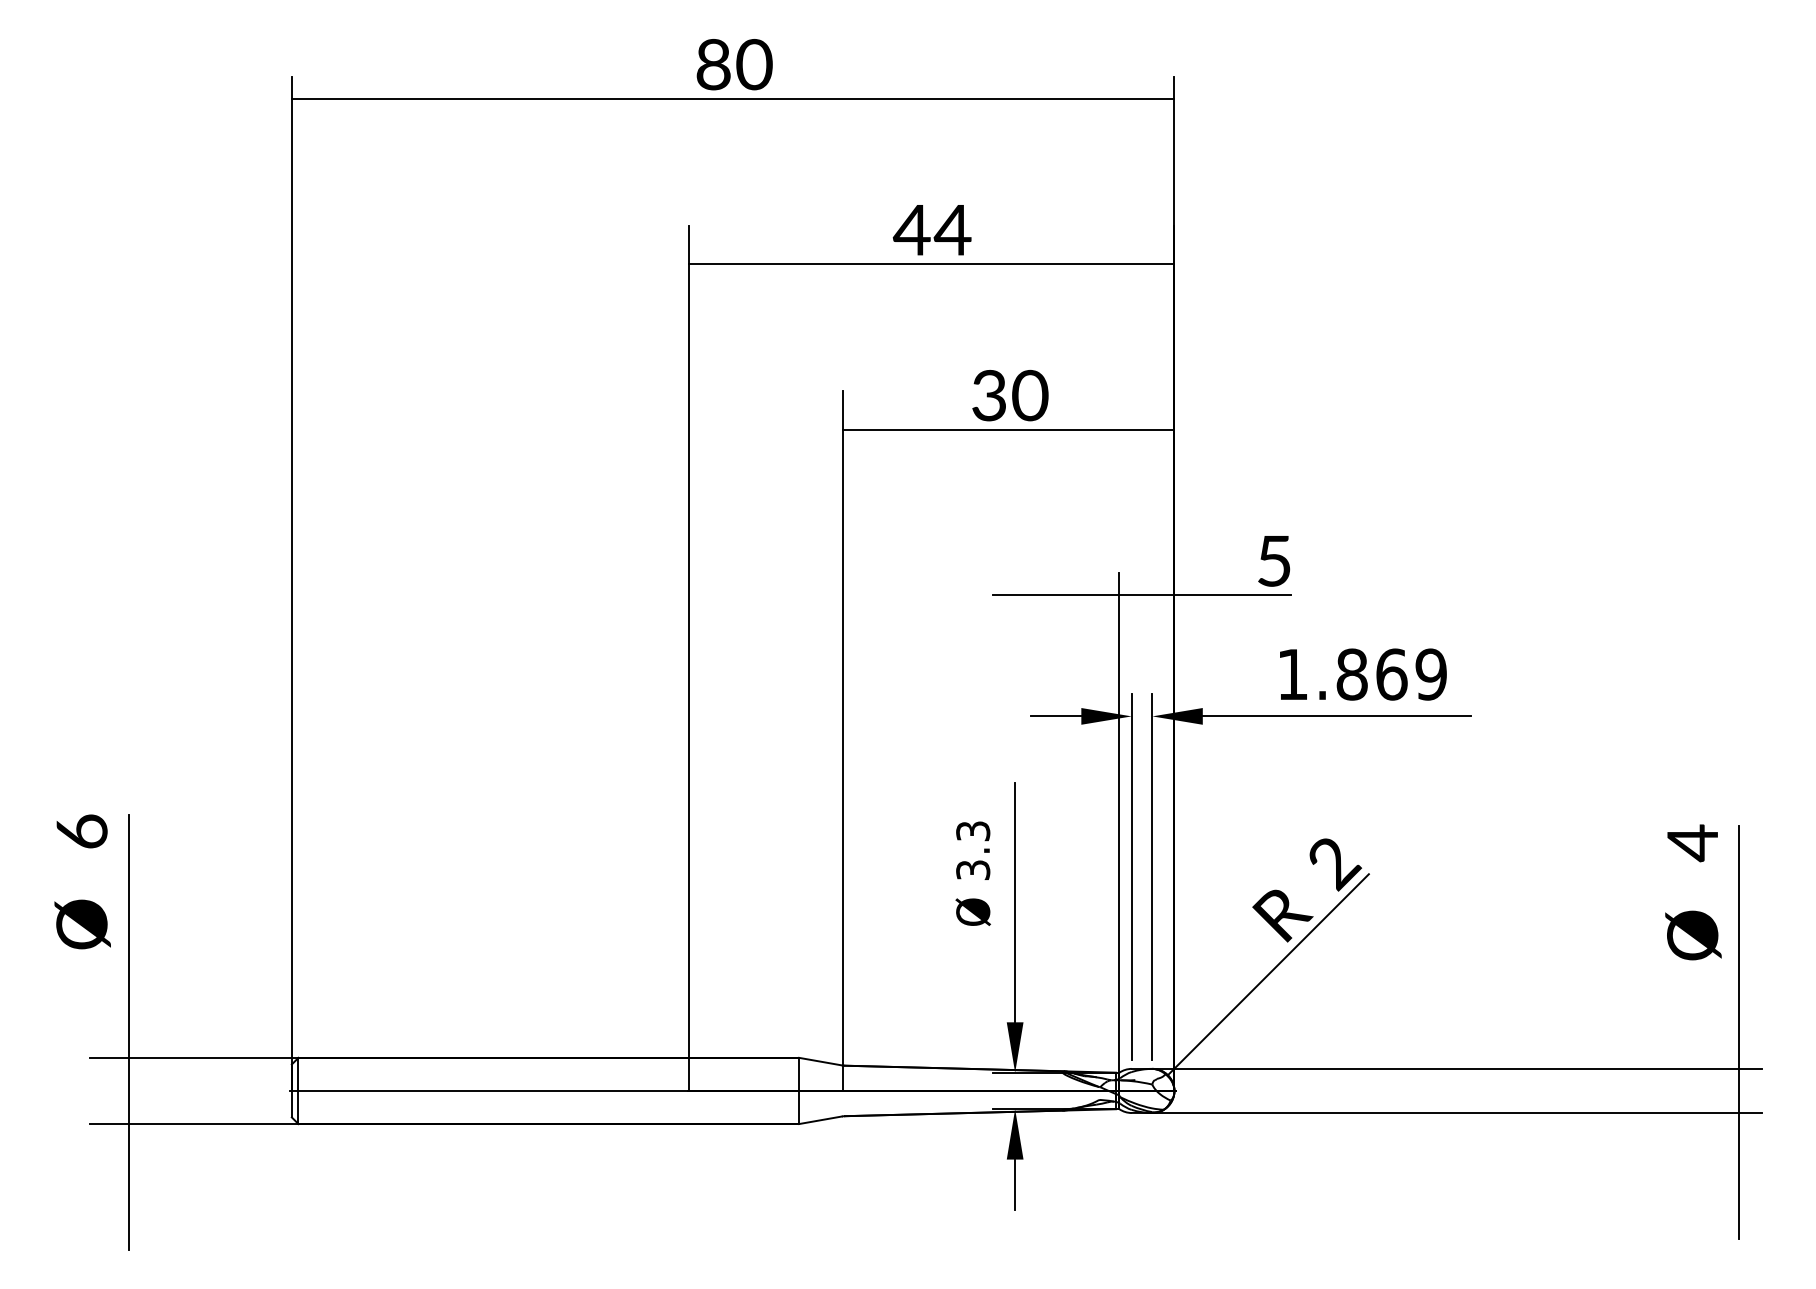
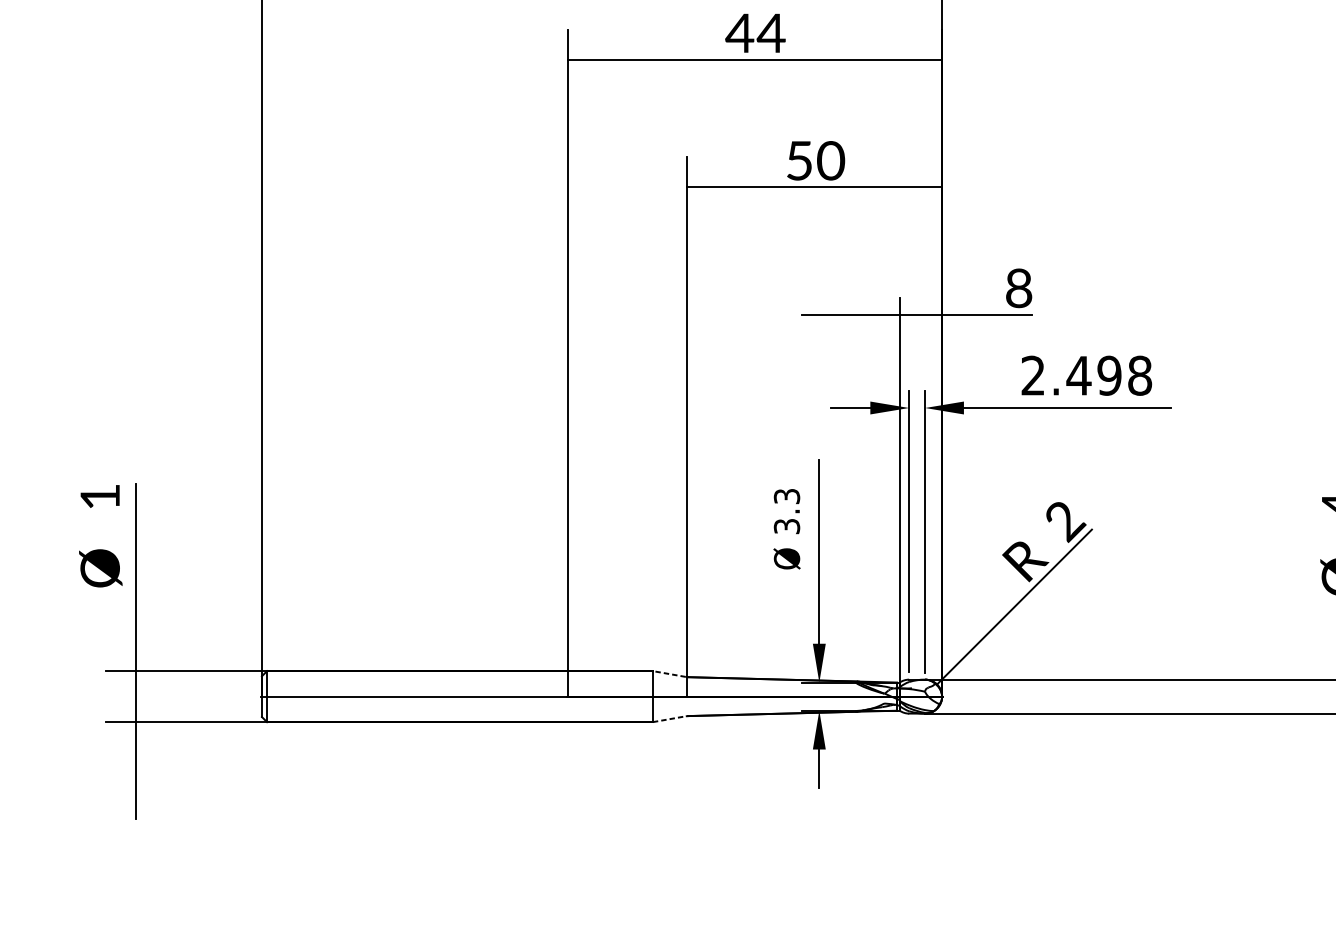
text: (988, 395) -> (798, 160), 30 -> 50
text: (1274, 560) -> (1019, 287), 5 -> 8
text: (1361, 674) -> (1086, 375), 1.869 -> 2.498
text: (81, 831) -> (99, 496), 6 -> 1
line: (820, 1061) -> (669, 673), solid -> dashed
line: (820, 1120) -> (669, 719), solid -> dashed

